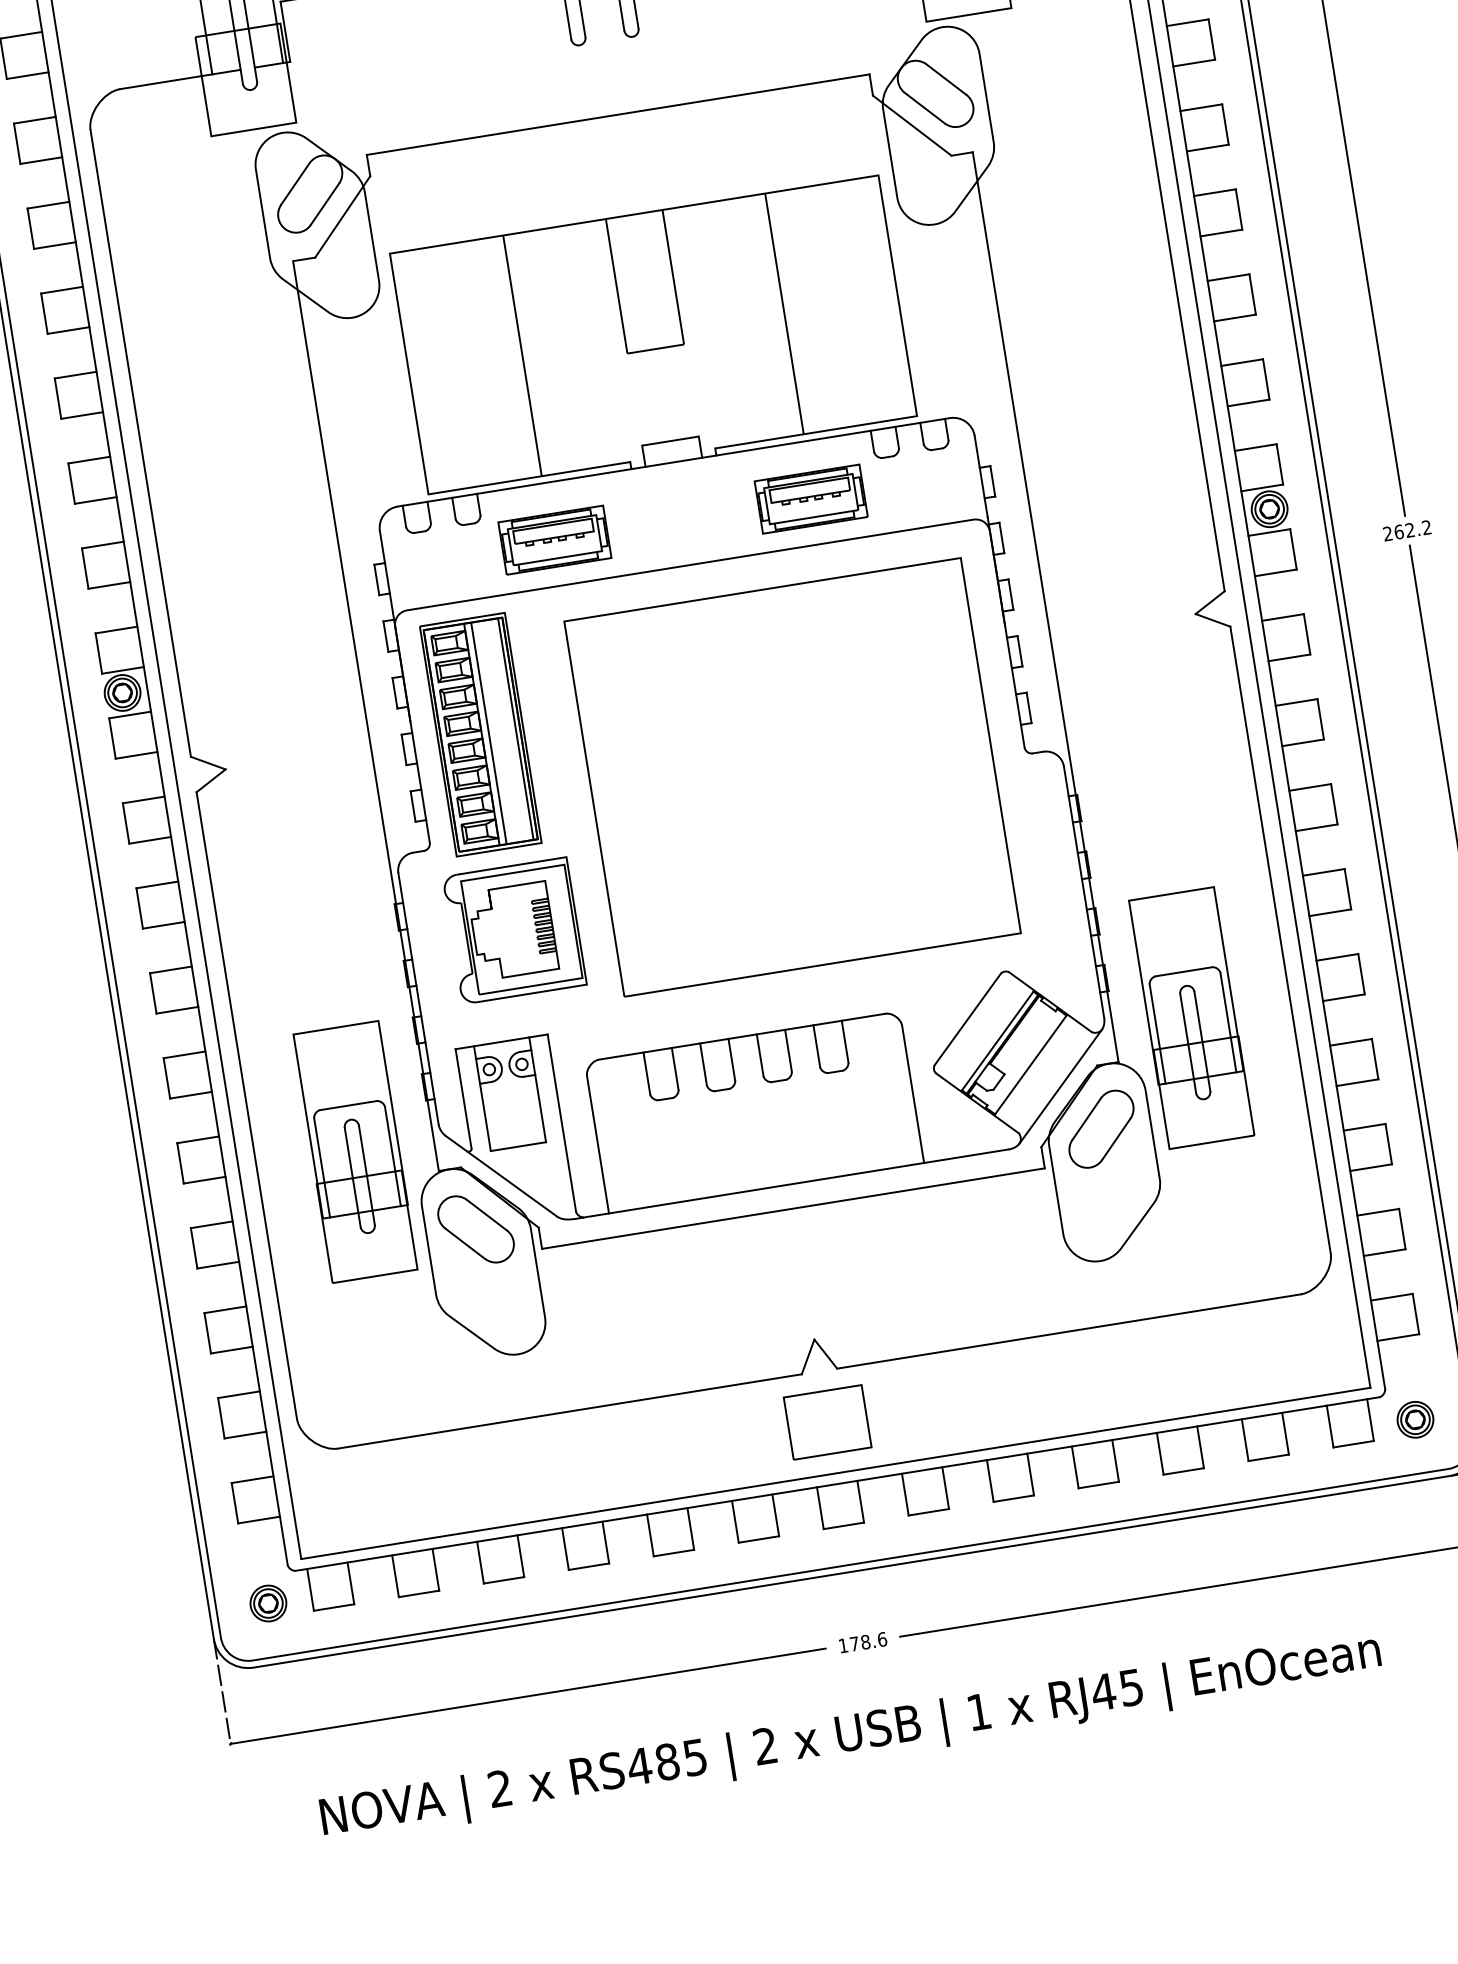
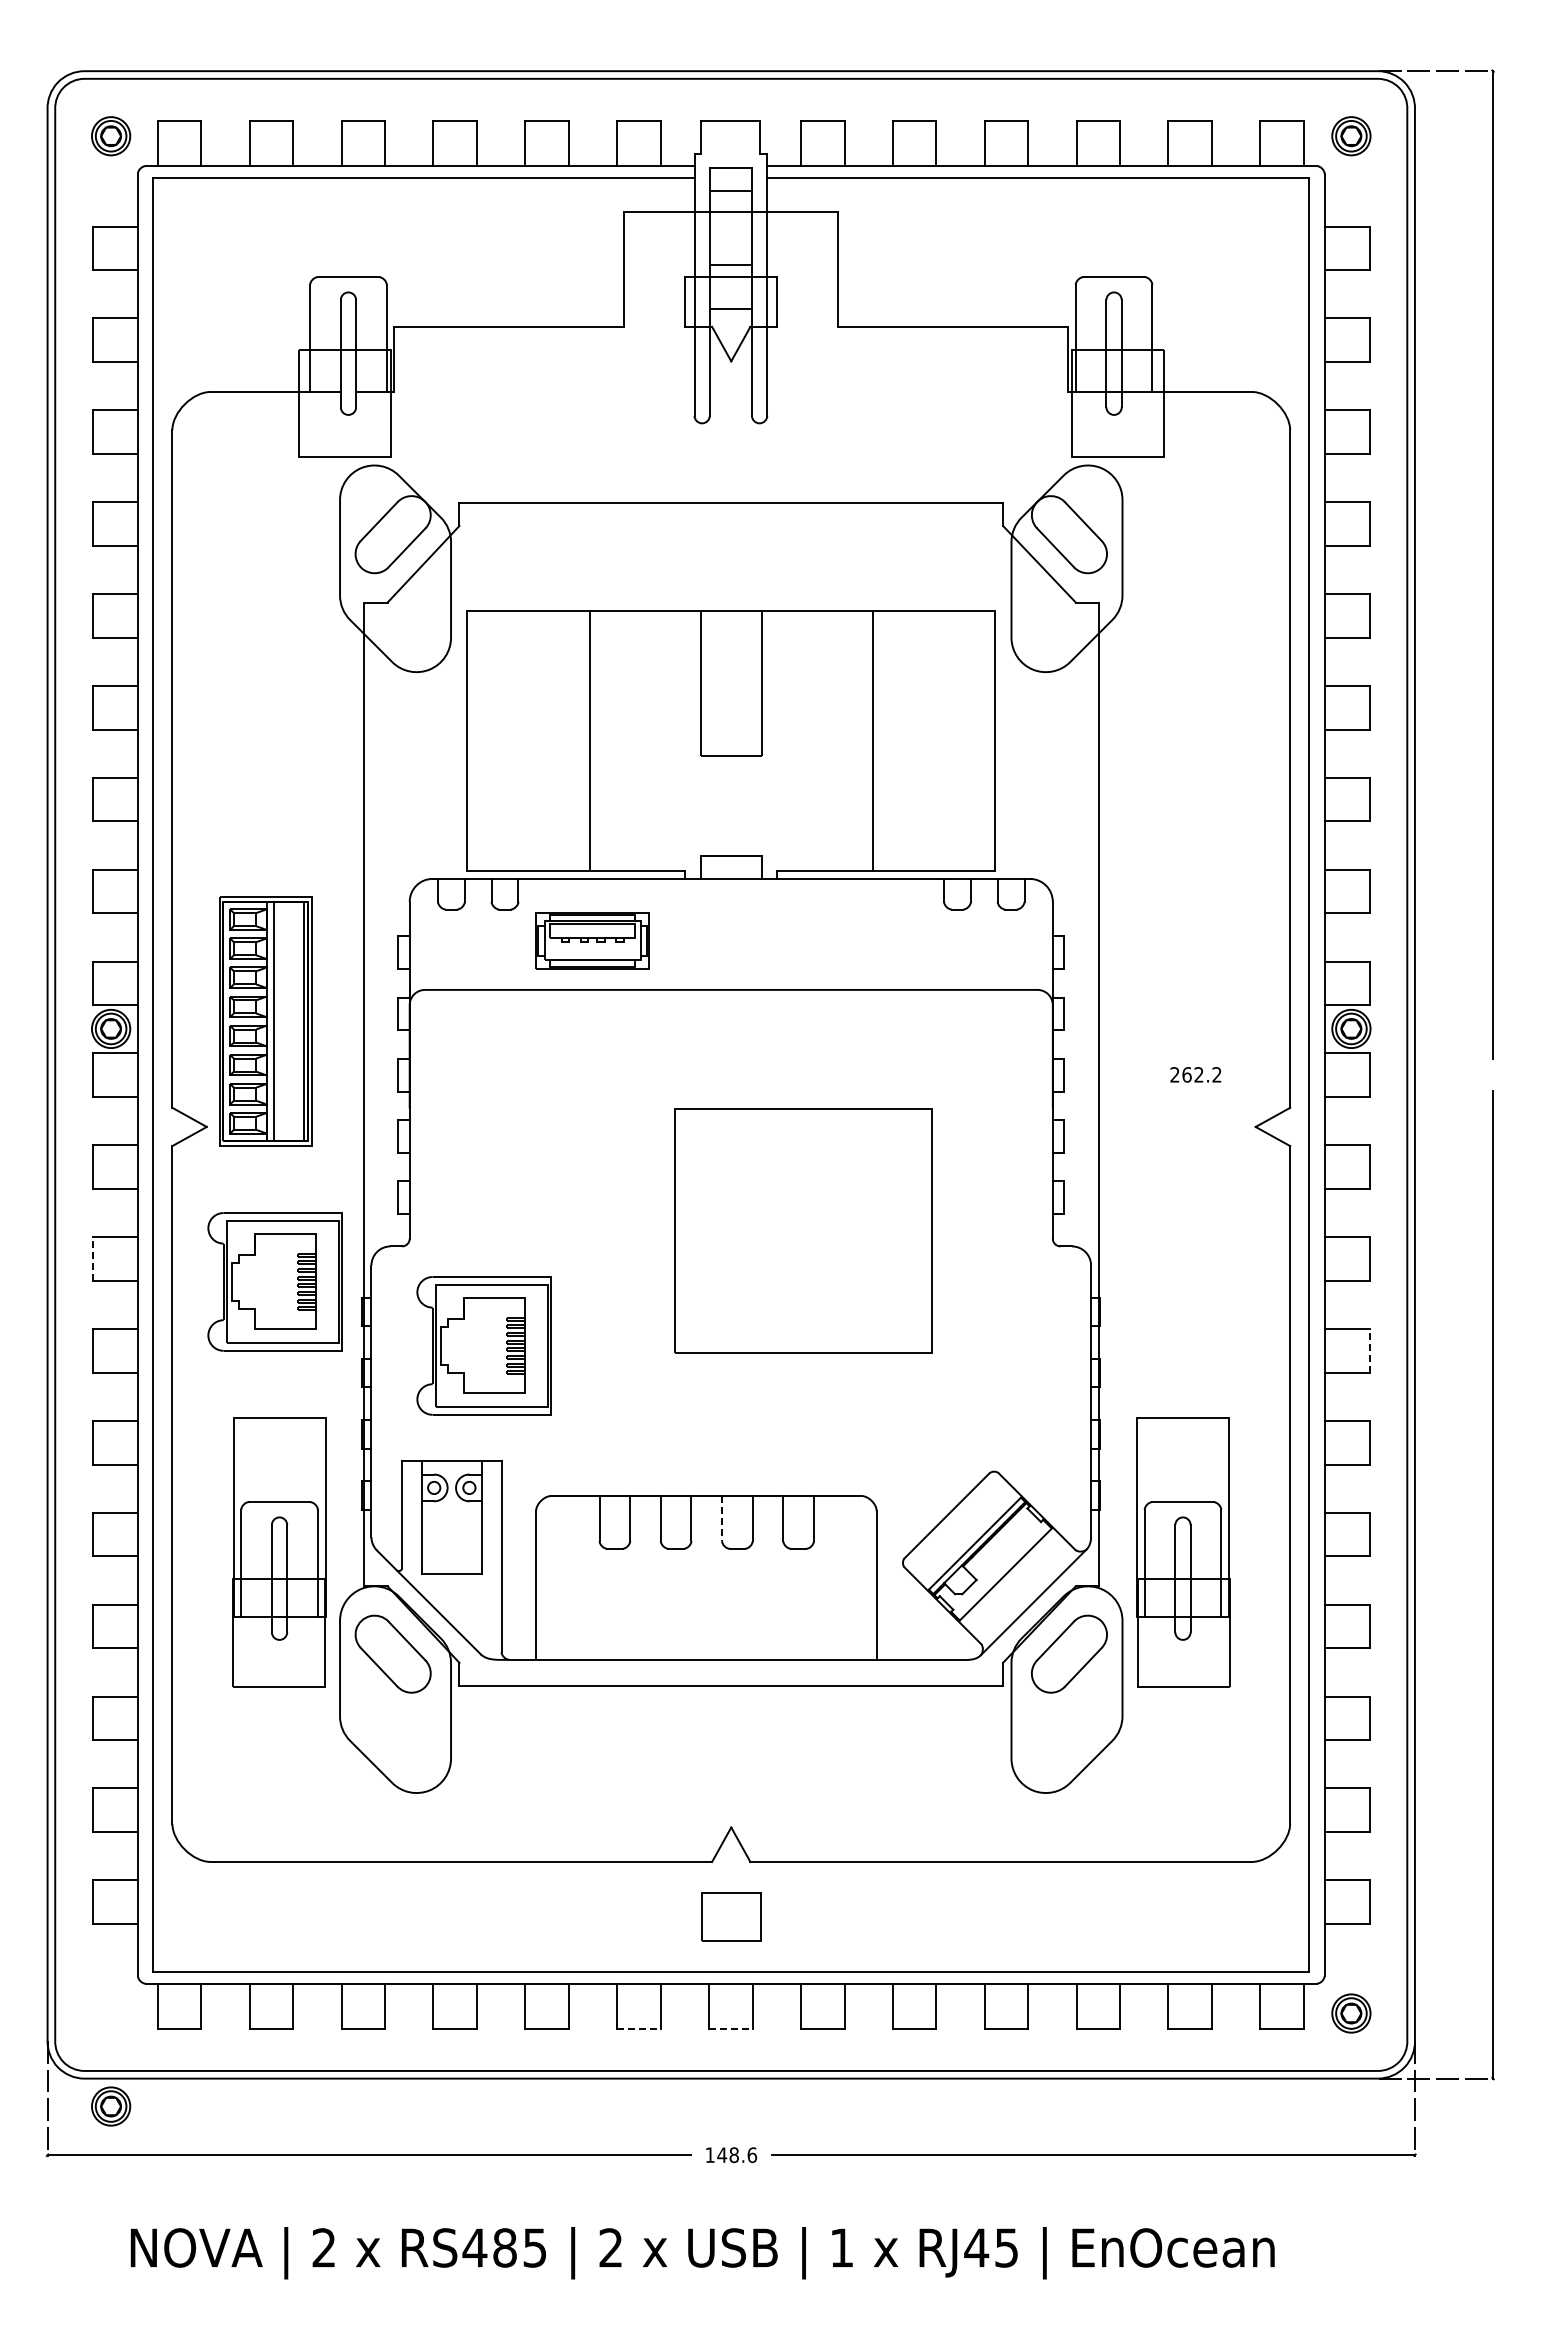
part: (810, 498) -> (869, 940), removed
text: (1406, 530) -> (1195, 1074), moved
part: (480, 734) -> (265, 1021), moved
part: (792, 776) -> (803, 1230), size x0.6
line: (1333, 803) -> (1369, 1350), solid -> dashed
part: (311, 902) -> (274, 1281), added
line: (139, 908) -> (92, 1259), solid -> dashed
line: (760, 1055) -> (722, 1518), solid -> dashed
part: (826, 1422) -> (730, 1916), size x0.7
line: (843, 1525) -> (730, 2028), solid -> dashed
line: (759, 1539) -> (639, 2028), solid -> dashed
part: (268, 1603) -> (111, 2106), moved
text: (854, 1643) -> (722, 2154), 178.6 -> 148.6

